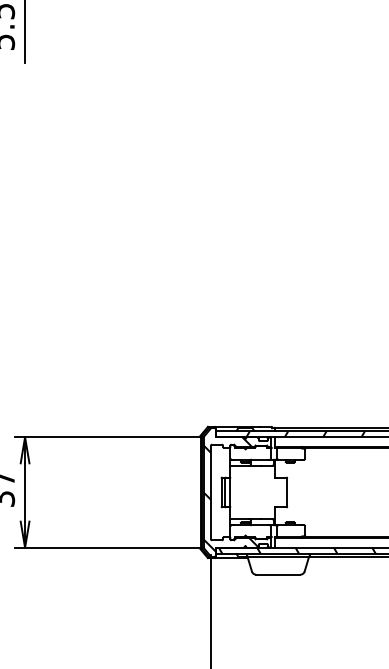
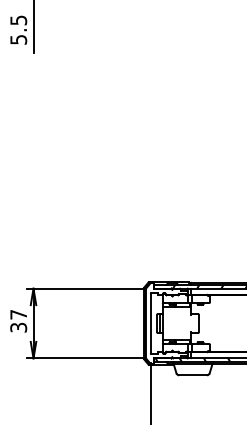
hatch: (231, 494) -> (163, 324), removed

